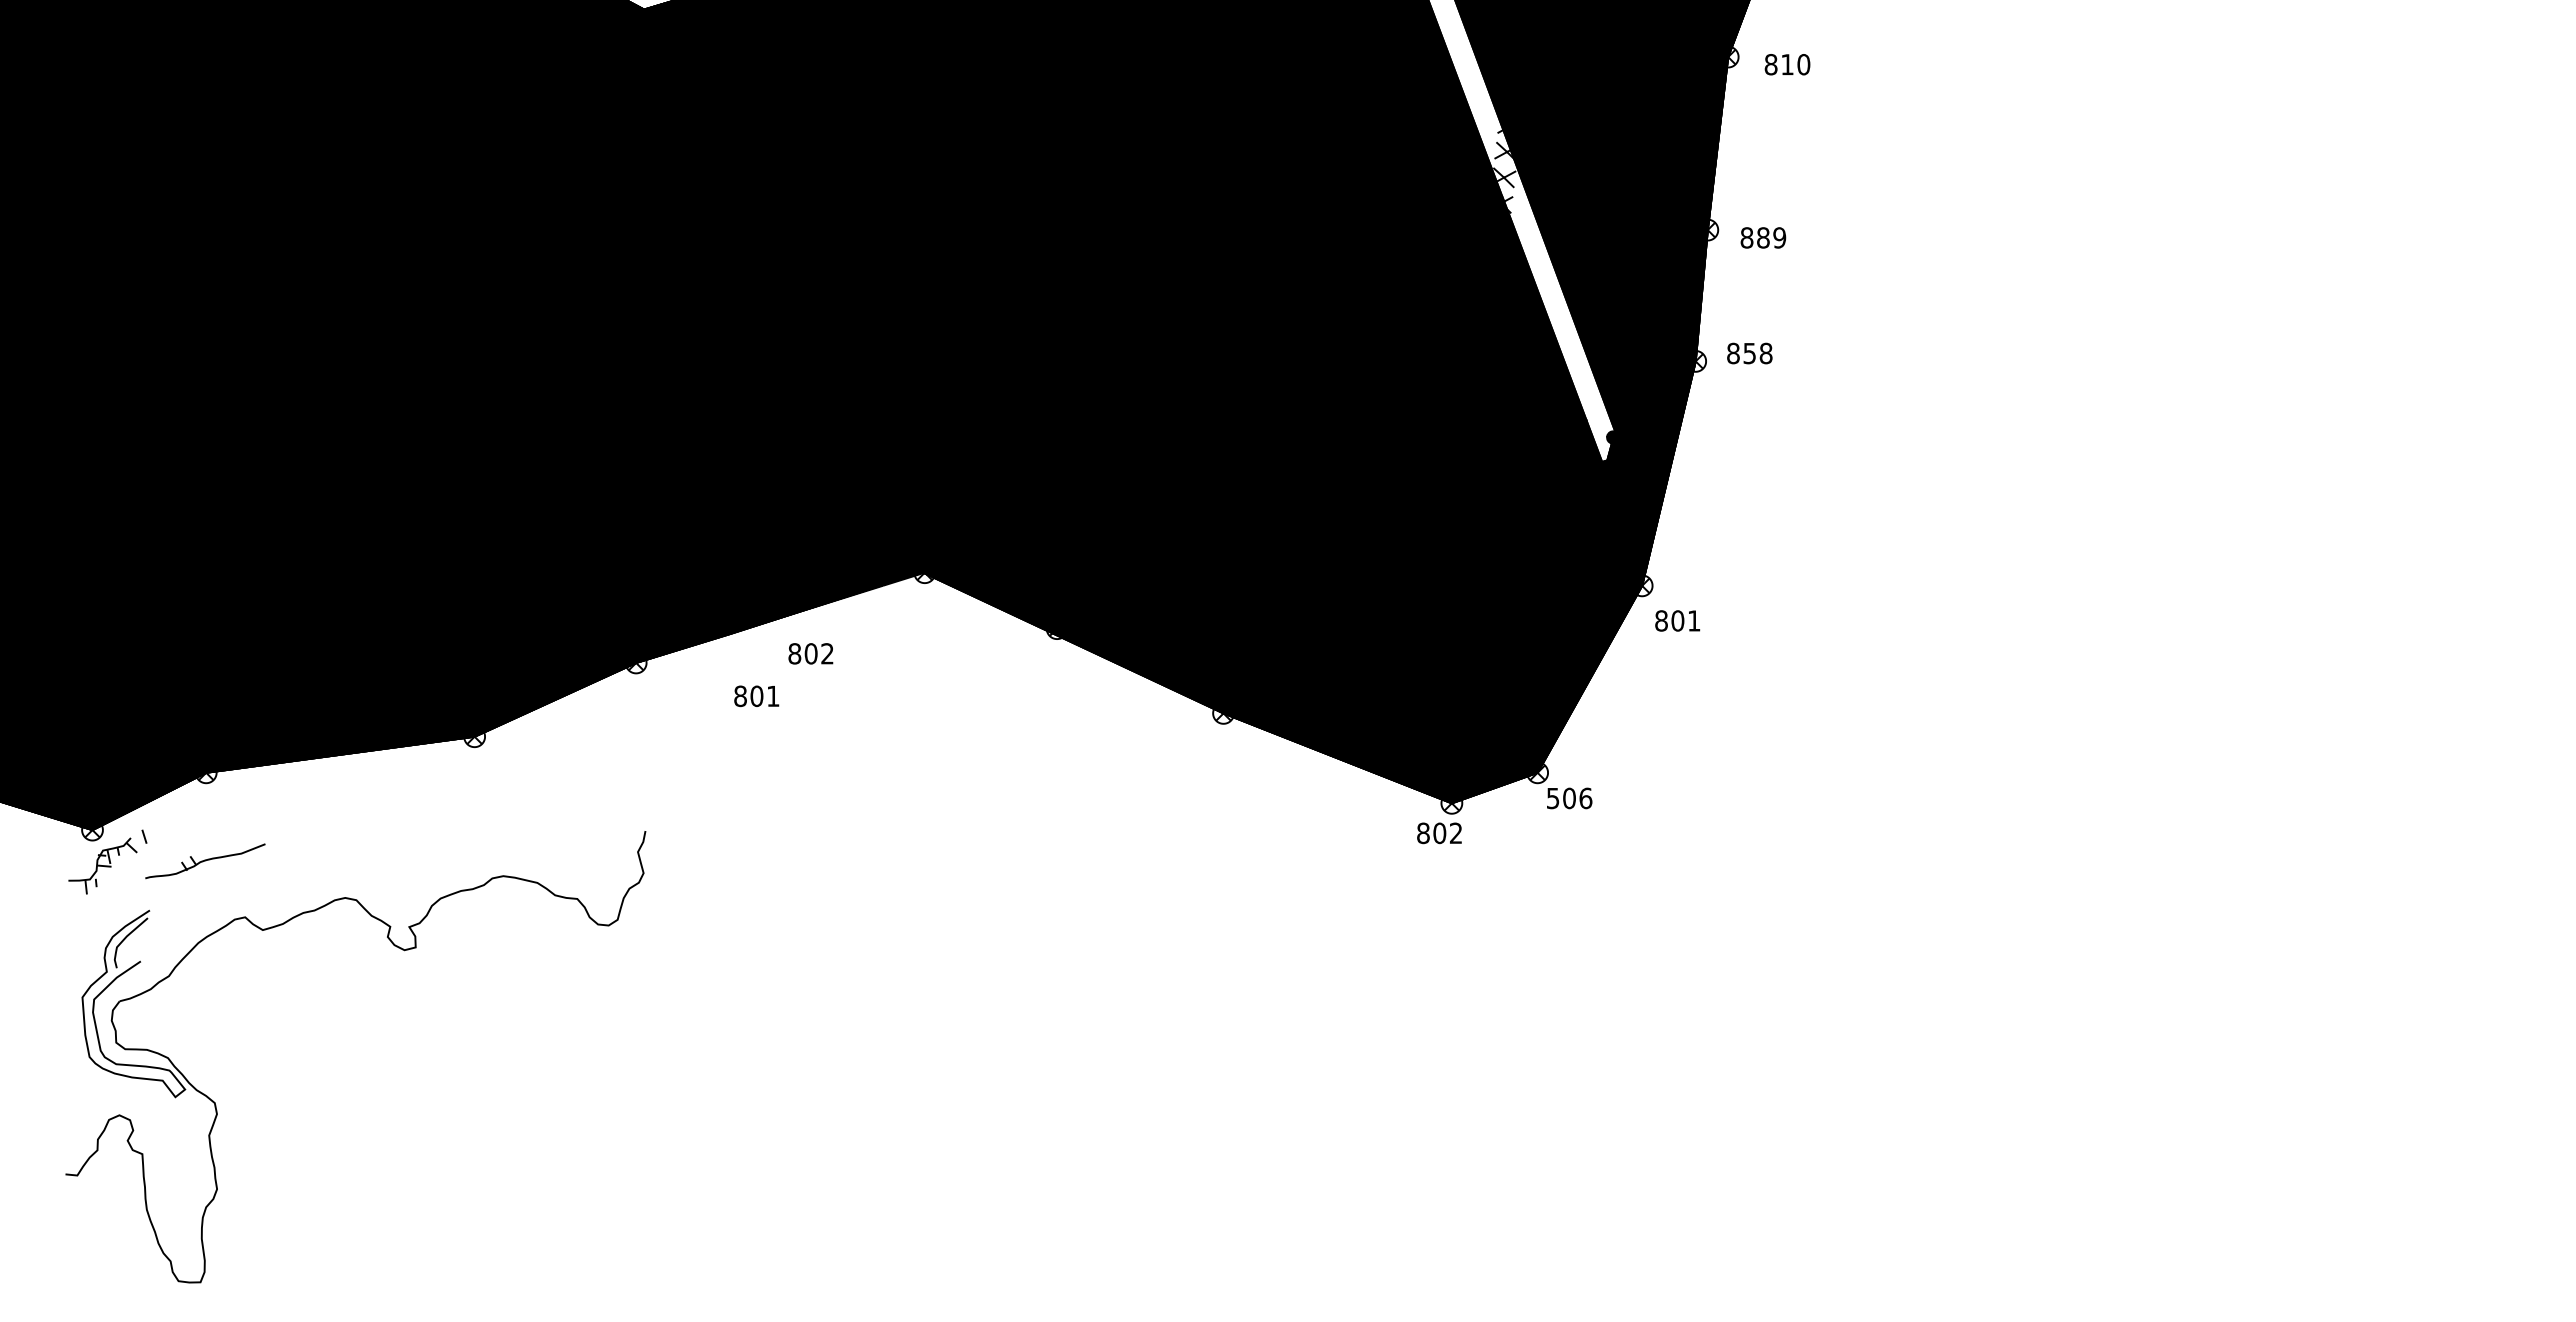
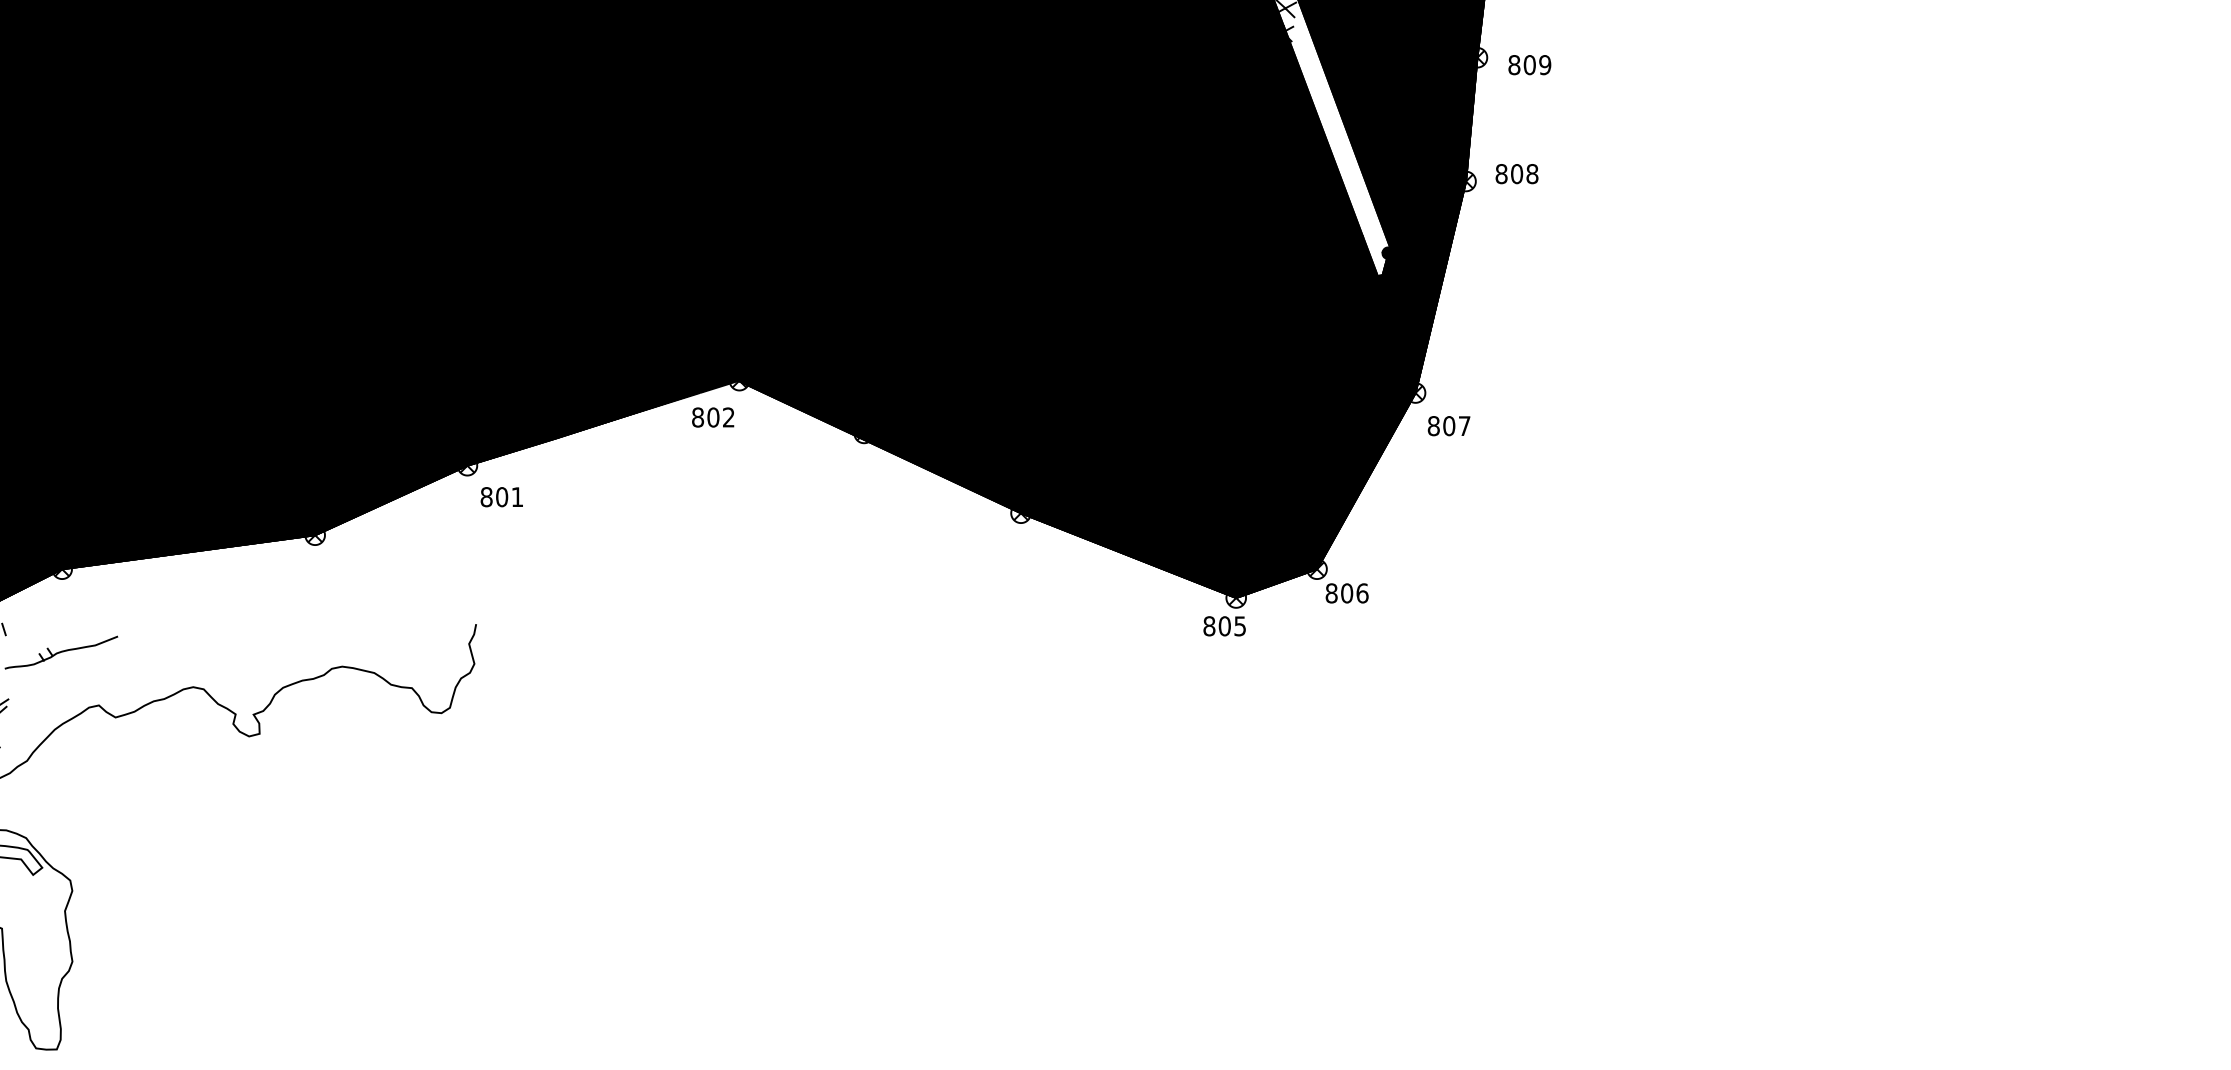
text: (1763, 237) -> (1529, 64), 889 -> 809
text: (1749, 353) -> (1516, 174), 858 -> 808
text: (1694, 620) -> (1464, 425), 801 -> 807
text: (810, 653) -> (712, 417), moved
text: (756, 696) -> (501, 497), moved
text: (1552, 798) -> (1331, 593), 506 -> 806
text: (1456, 833) -> (1240, 626), 802 -> 805

